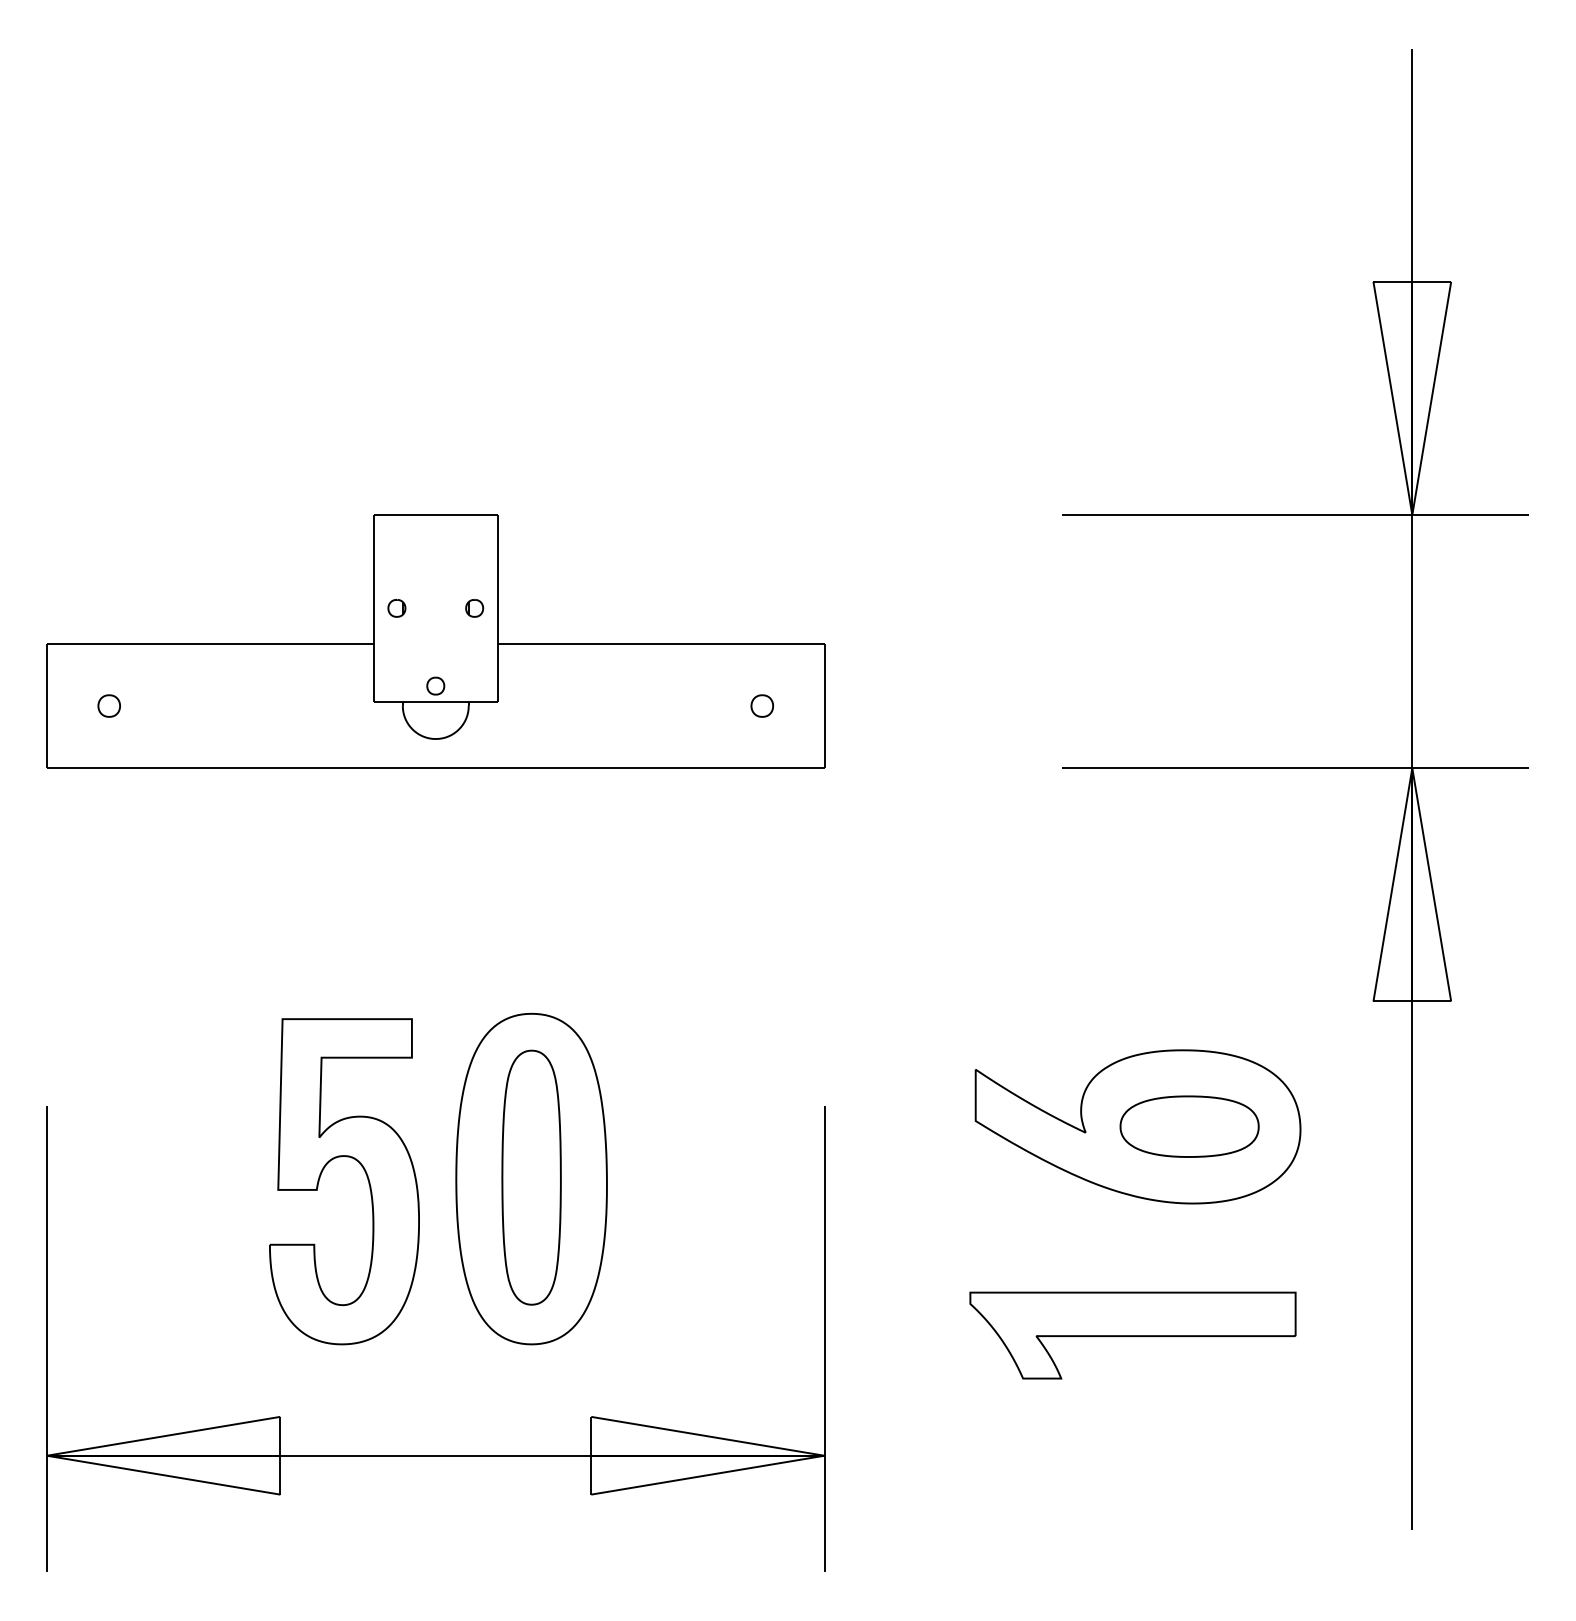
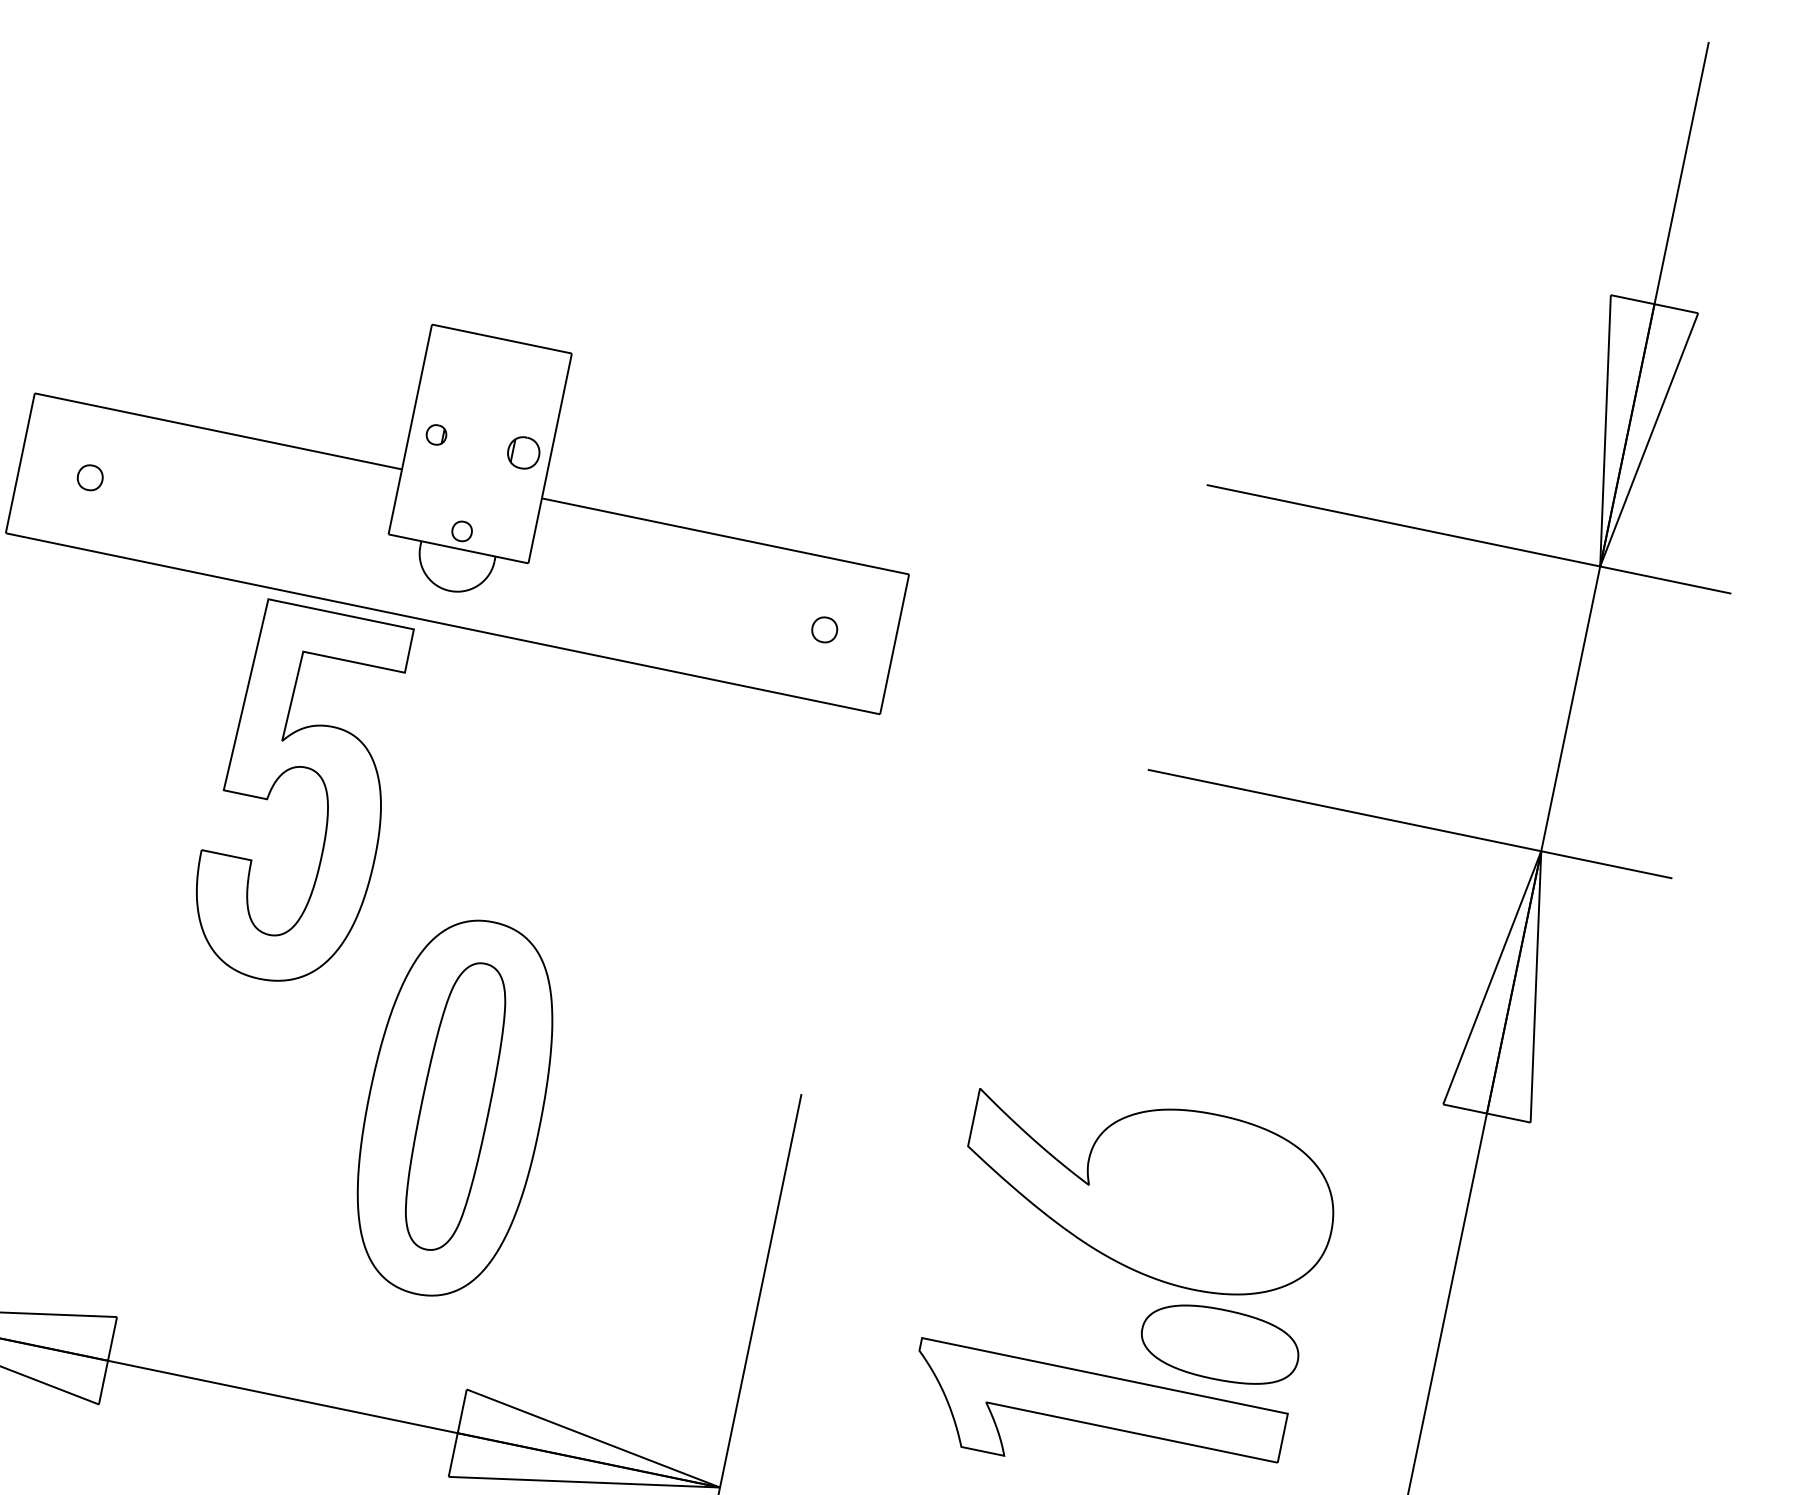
part: (474, 608) -> (523, 453), size x1.6
part: (1189, 1126) -> (1219, 1344), moved
part: (365, 1174) -> (325, 793), moved

